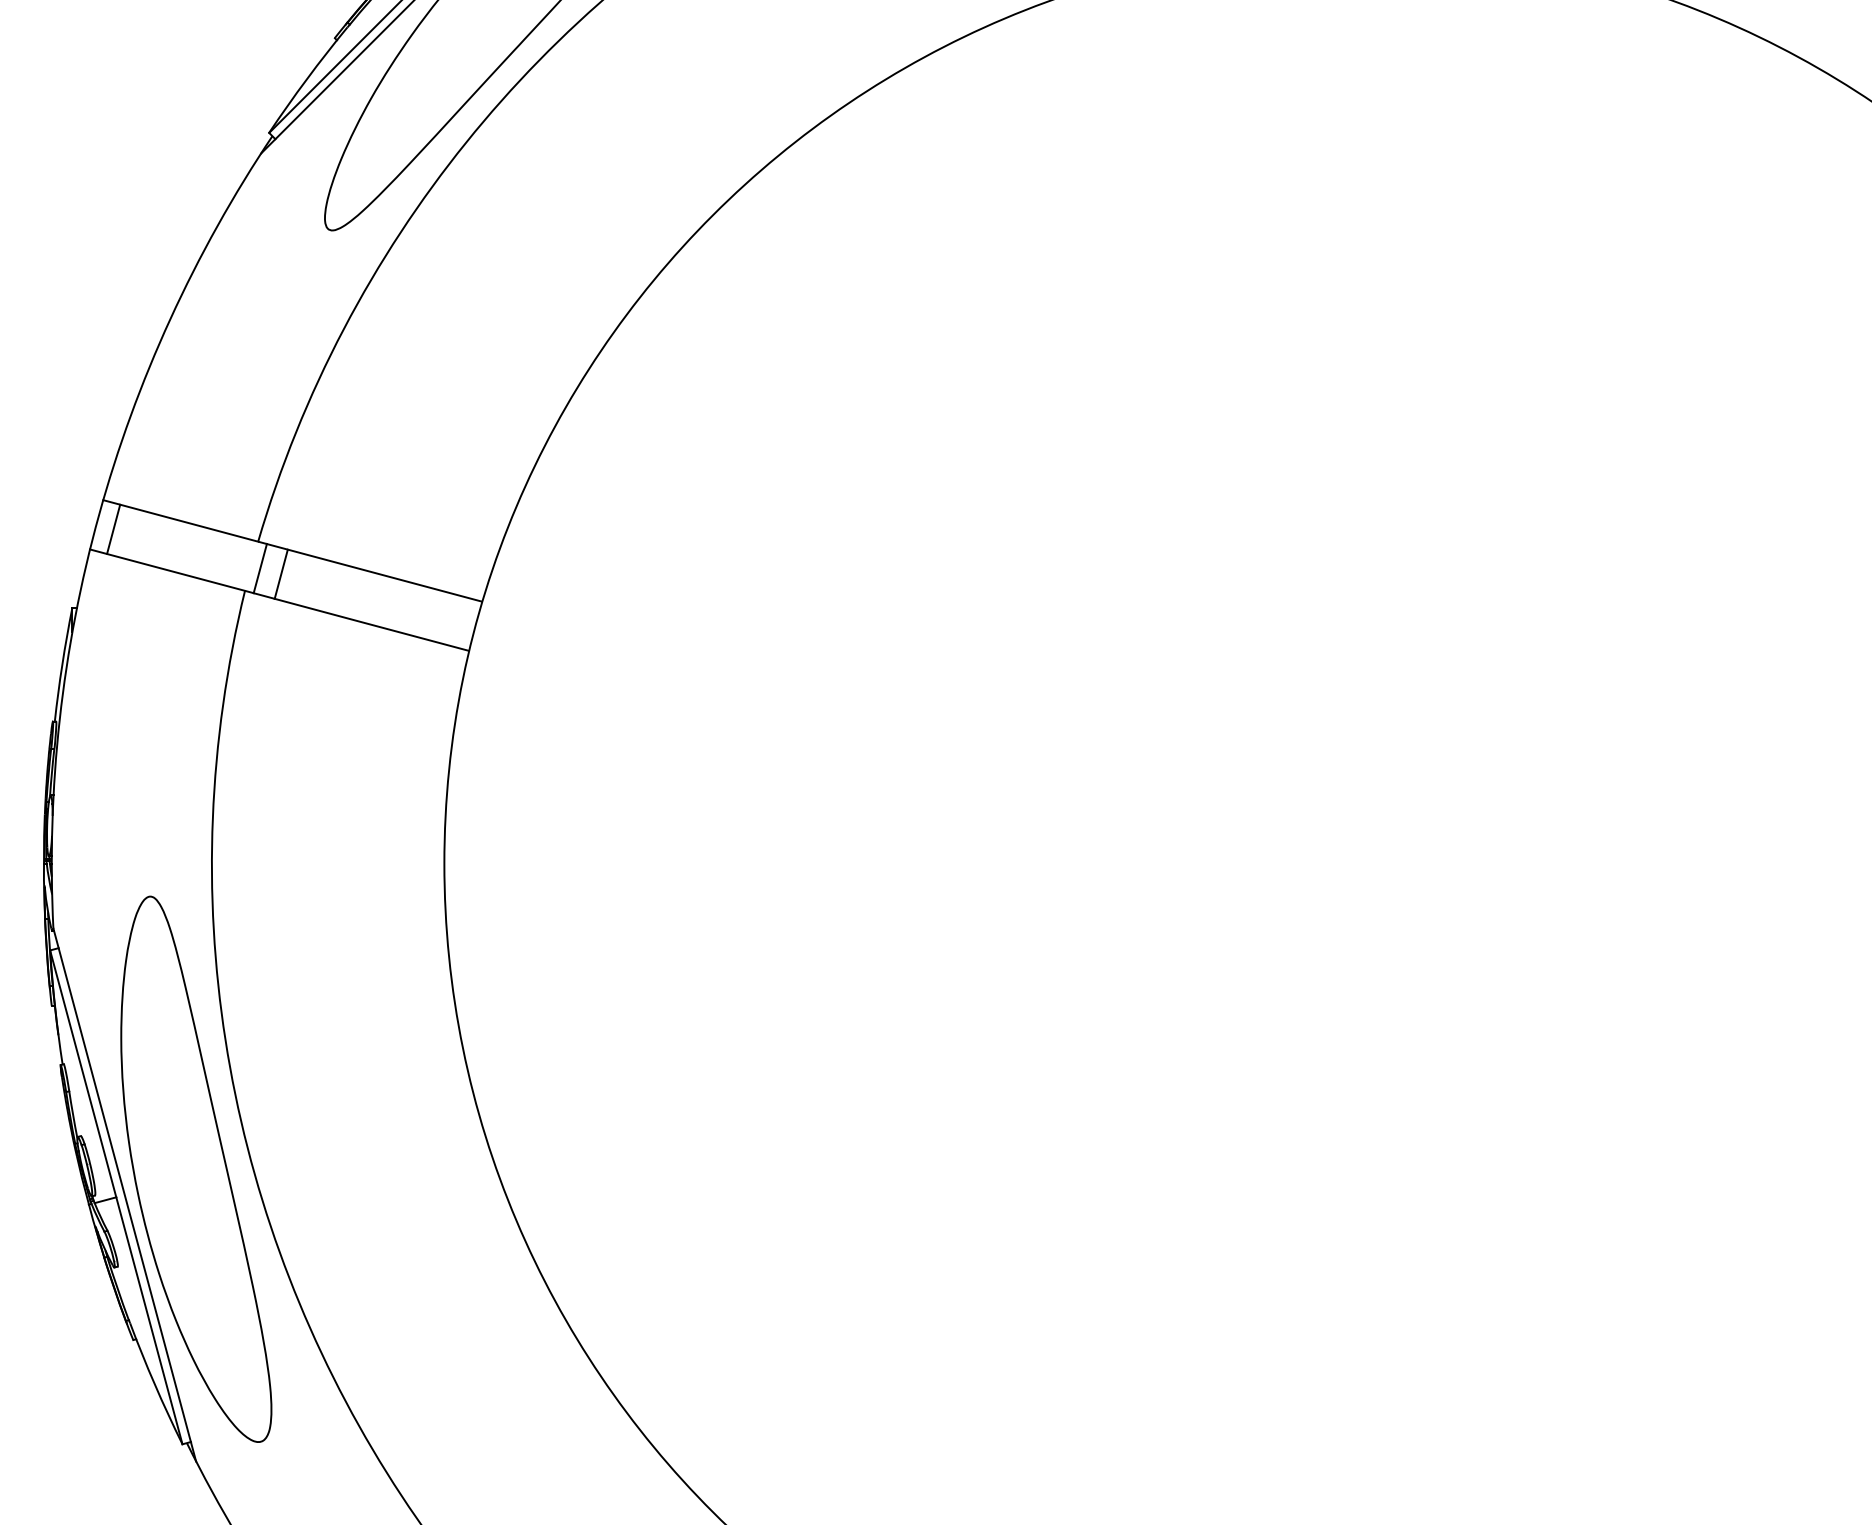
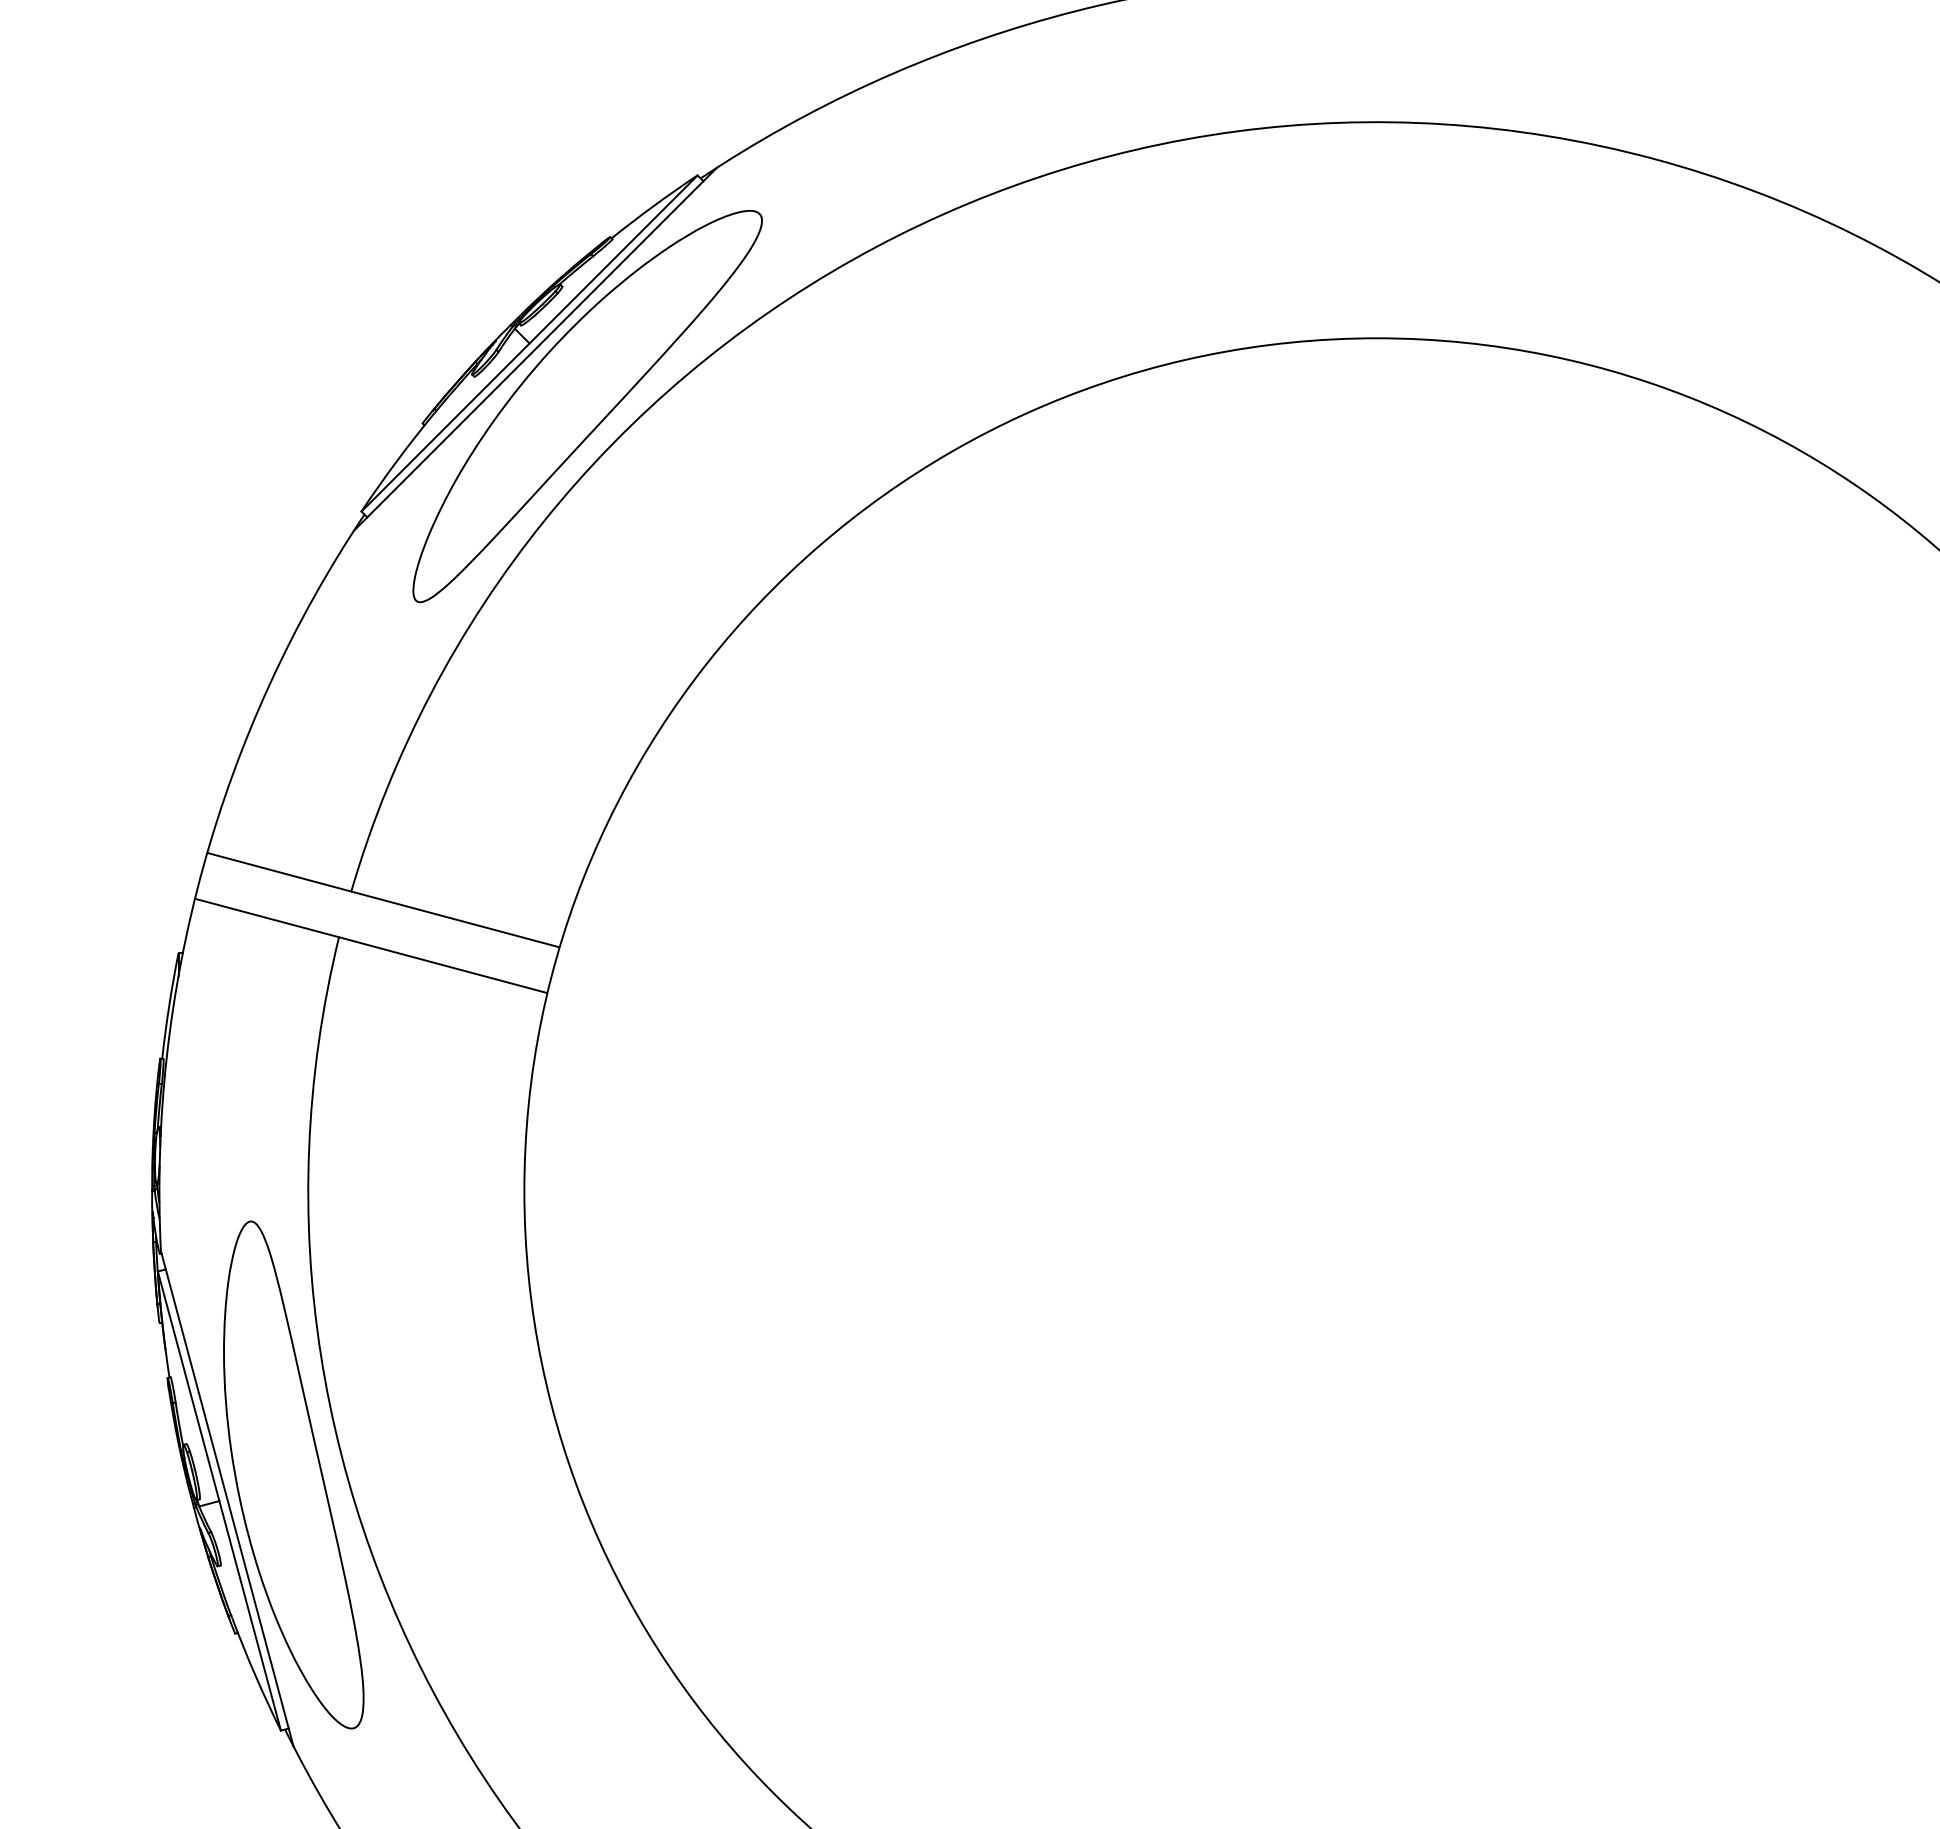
line: (113, 528) -> (216, 879), removed
line: (260, 568) -> (353, 916), removed
line: (281, 573) -> (372, 921), removed

